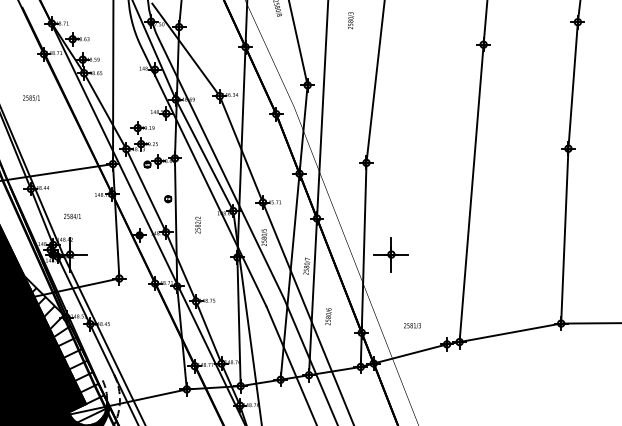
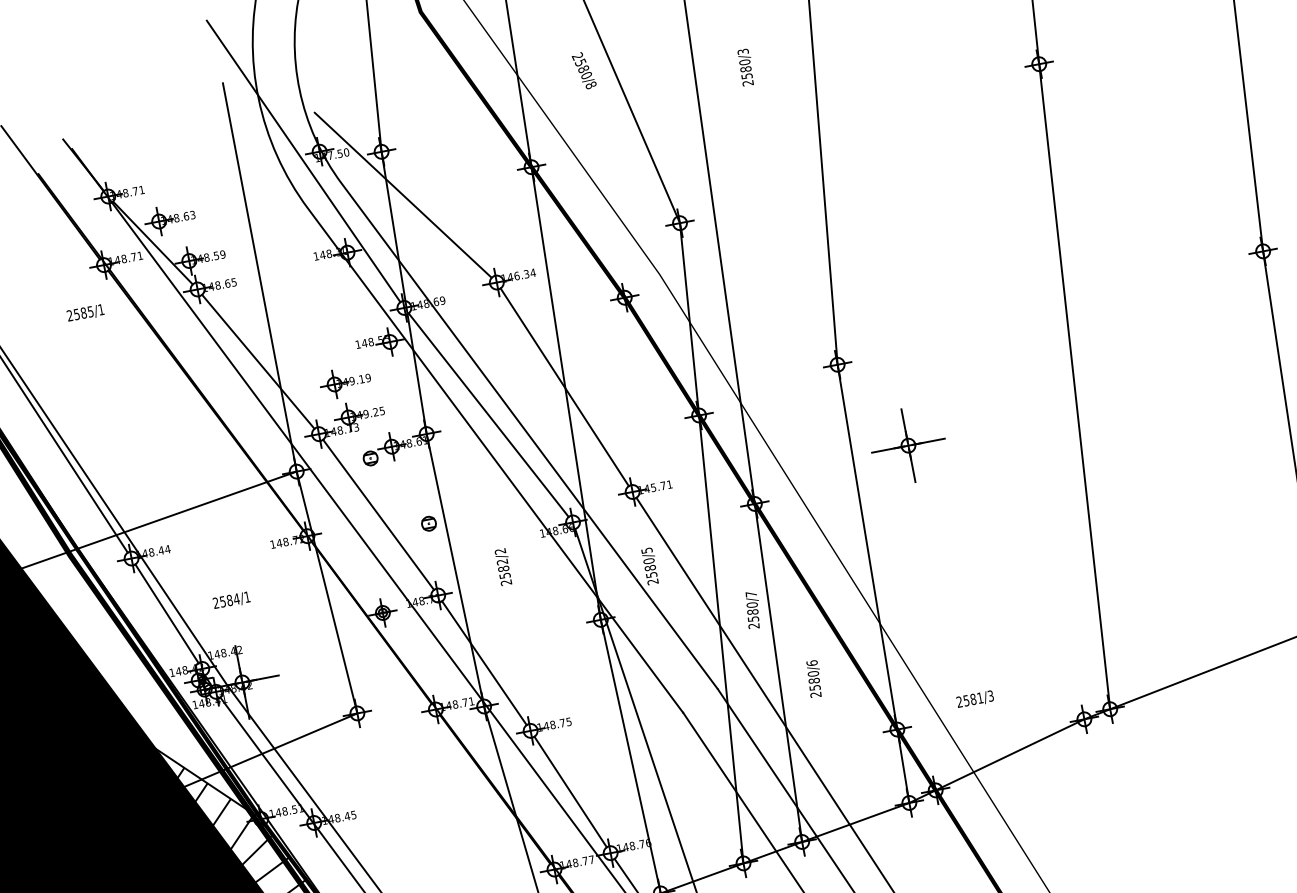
text: (31, 97) -> (85, 311), moved
part: (390, 254) -> (906, 445), moved
text: (328, 316) -> (813, 678), moved
text: (412, 325) -> (975, 698), moved

